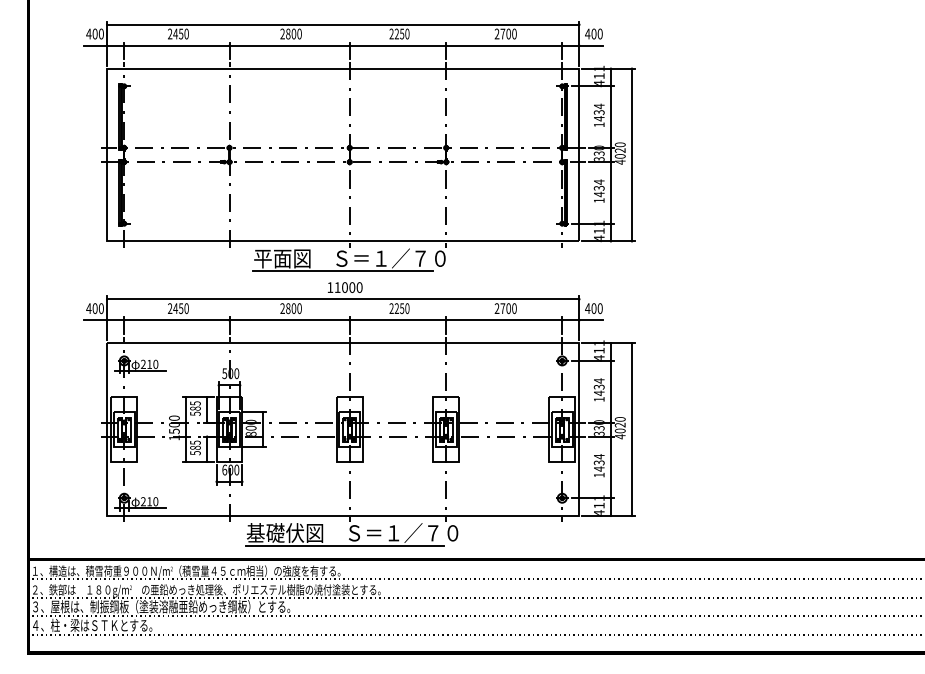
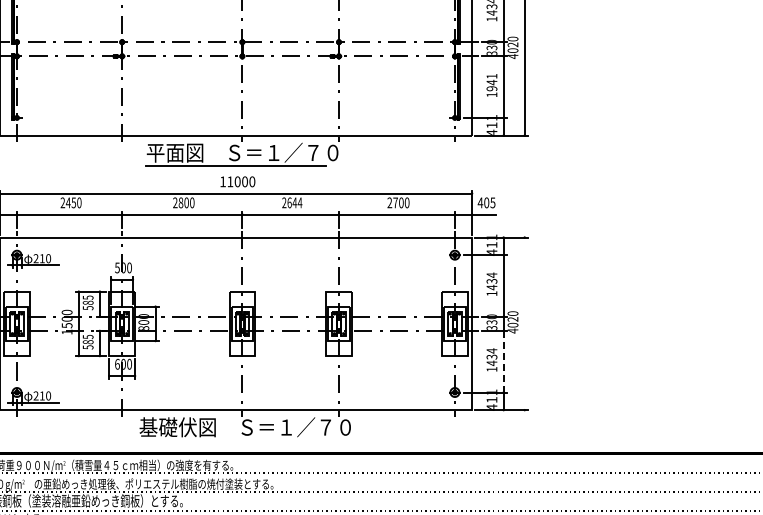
text: (598, 188) -> (491, 82), 1434 -> 1941
text: (401, 308) -> (294, 202), 2250 -> 2644
text: (599, 308) -> (492, 202), 400 -> 405
line: (632, 429) -> (525, 323), removed
line: (610, 467) -> (503, 361), solid -> dashed
line: (344, 545) -> (237, 439), removed

